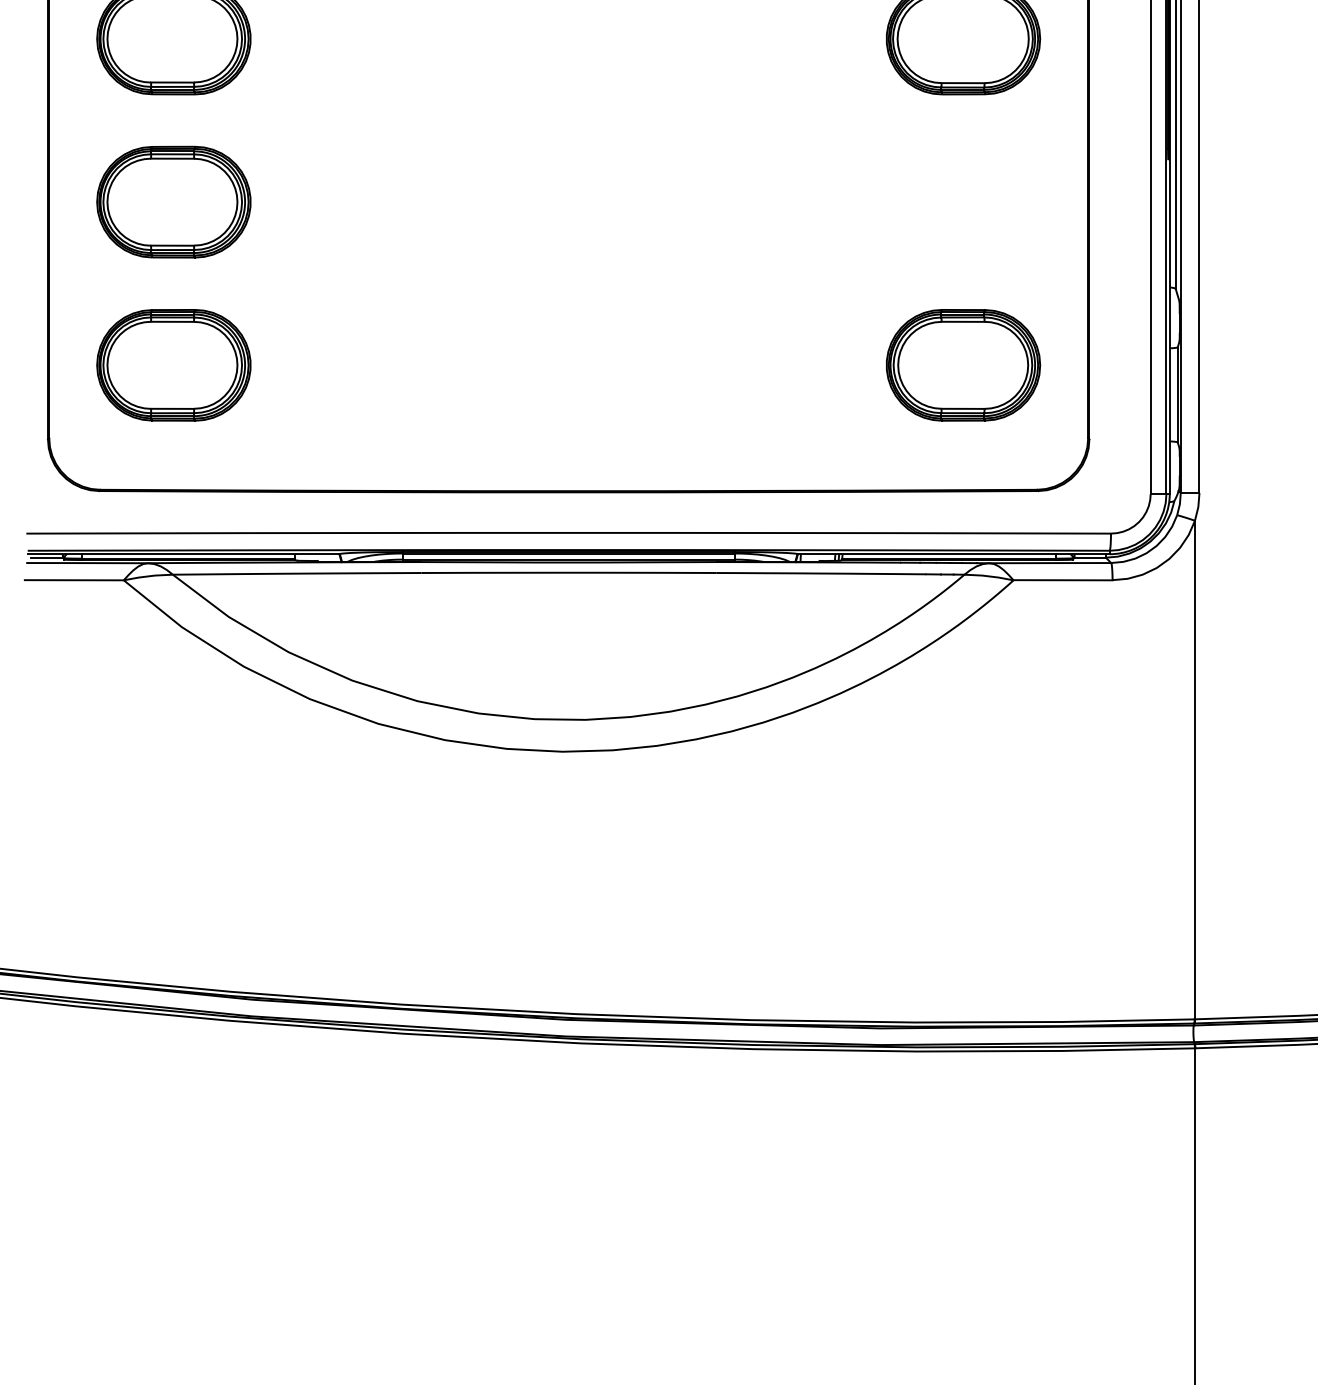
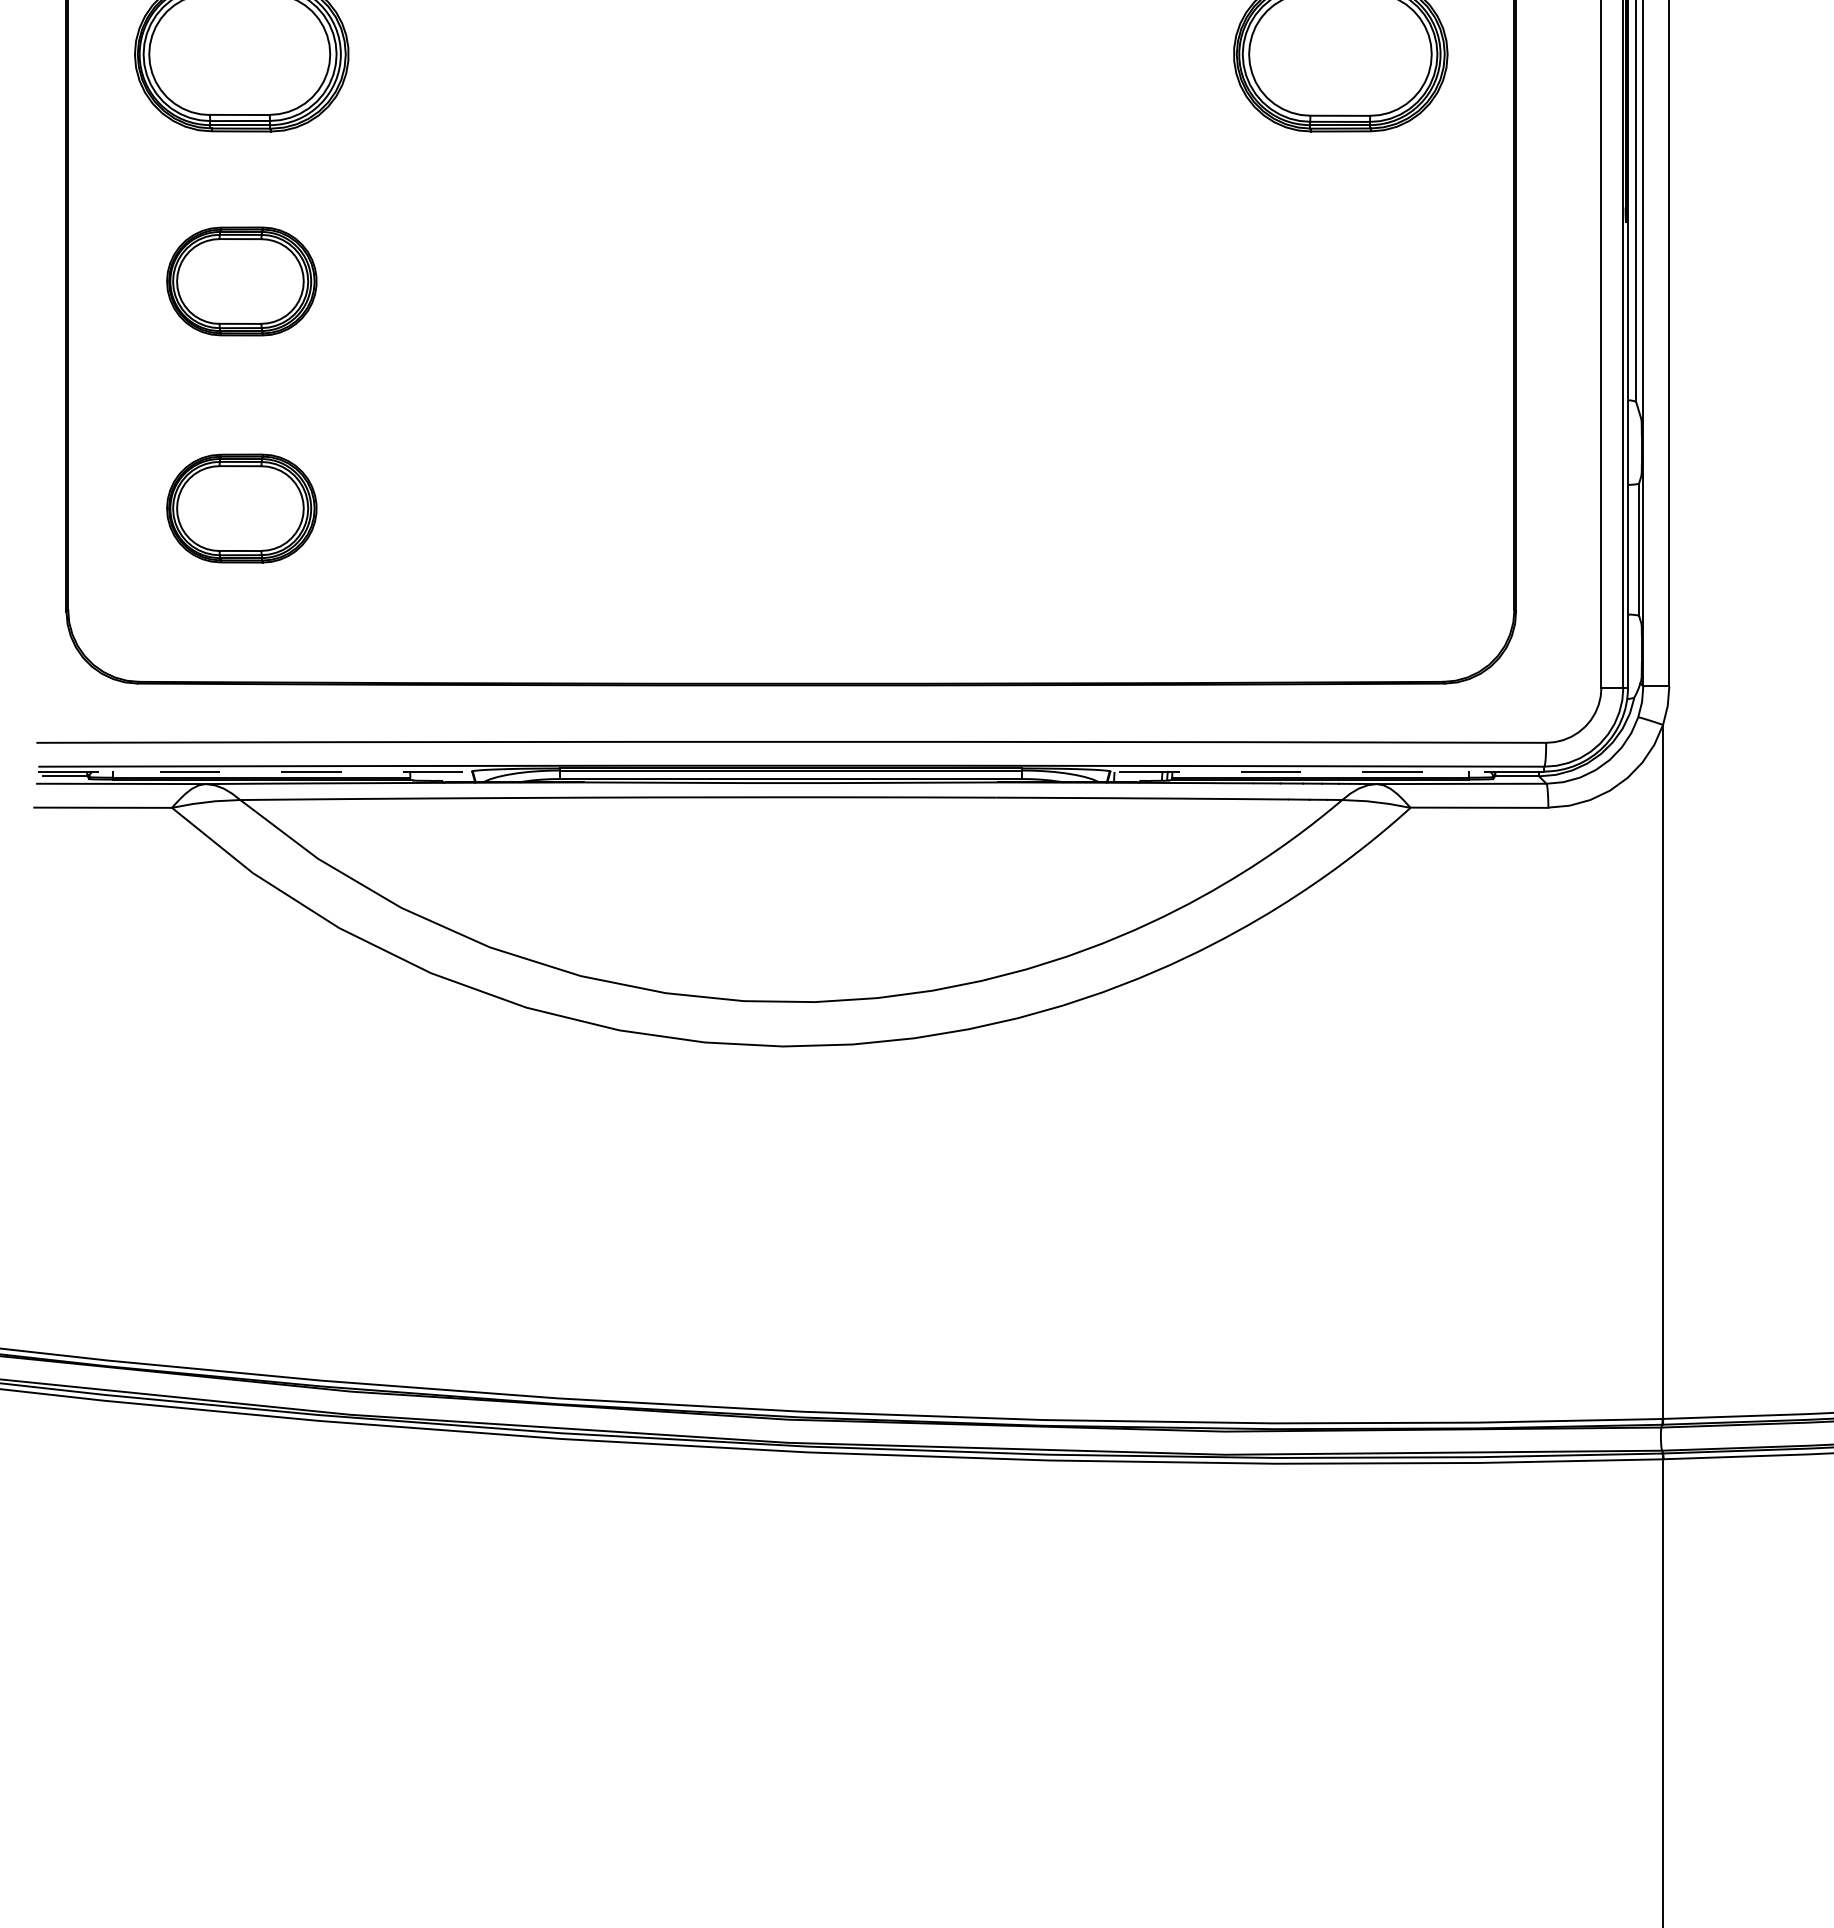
part: (173, 202) -> (241, 281), size x0.7
part: (173, 365) -> (241, 508), size x0.7
part: (963, 365) -> (1340, 508), removed
line: (183, 554) -> (255, 771), solid -> dashed
line: (953, 554) -> (1327, 771), solid -> dashed

